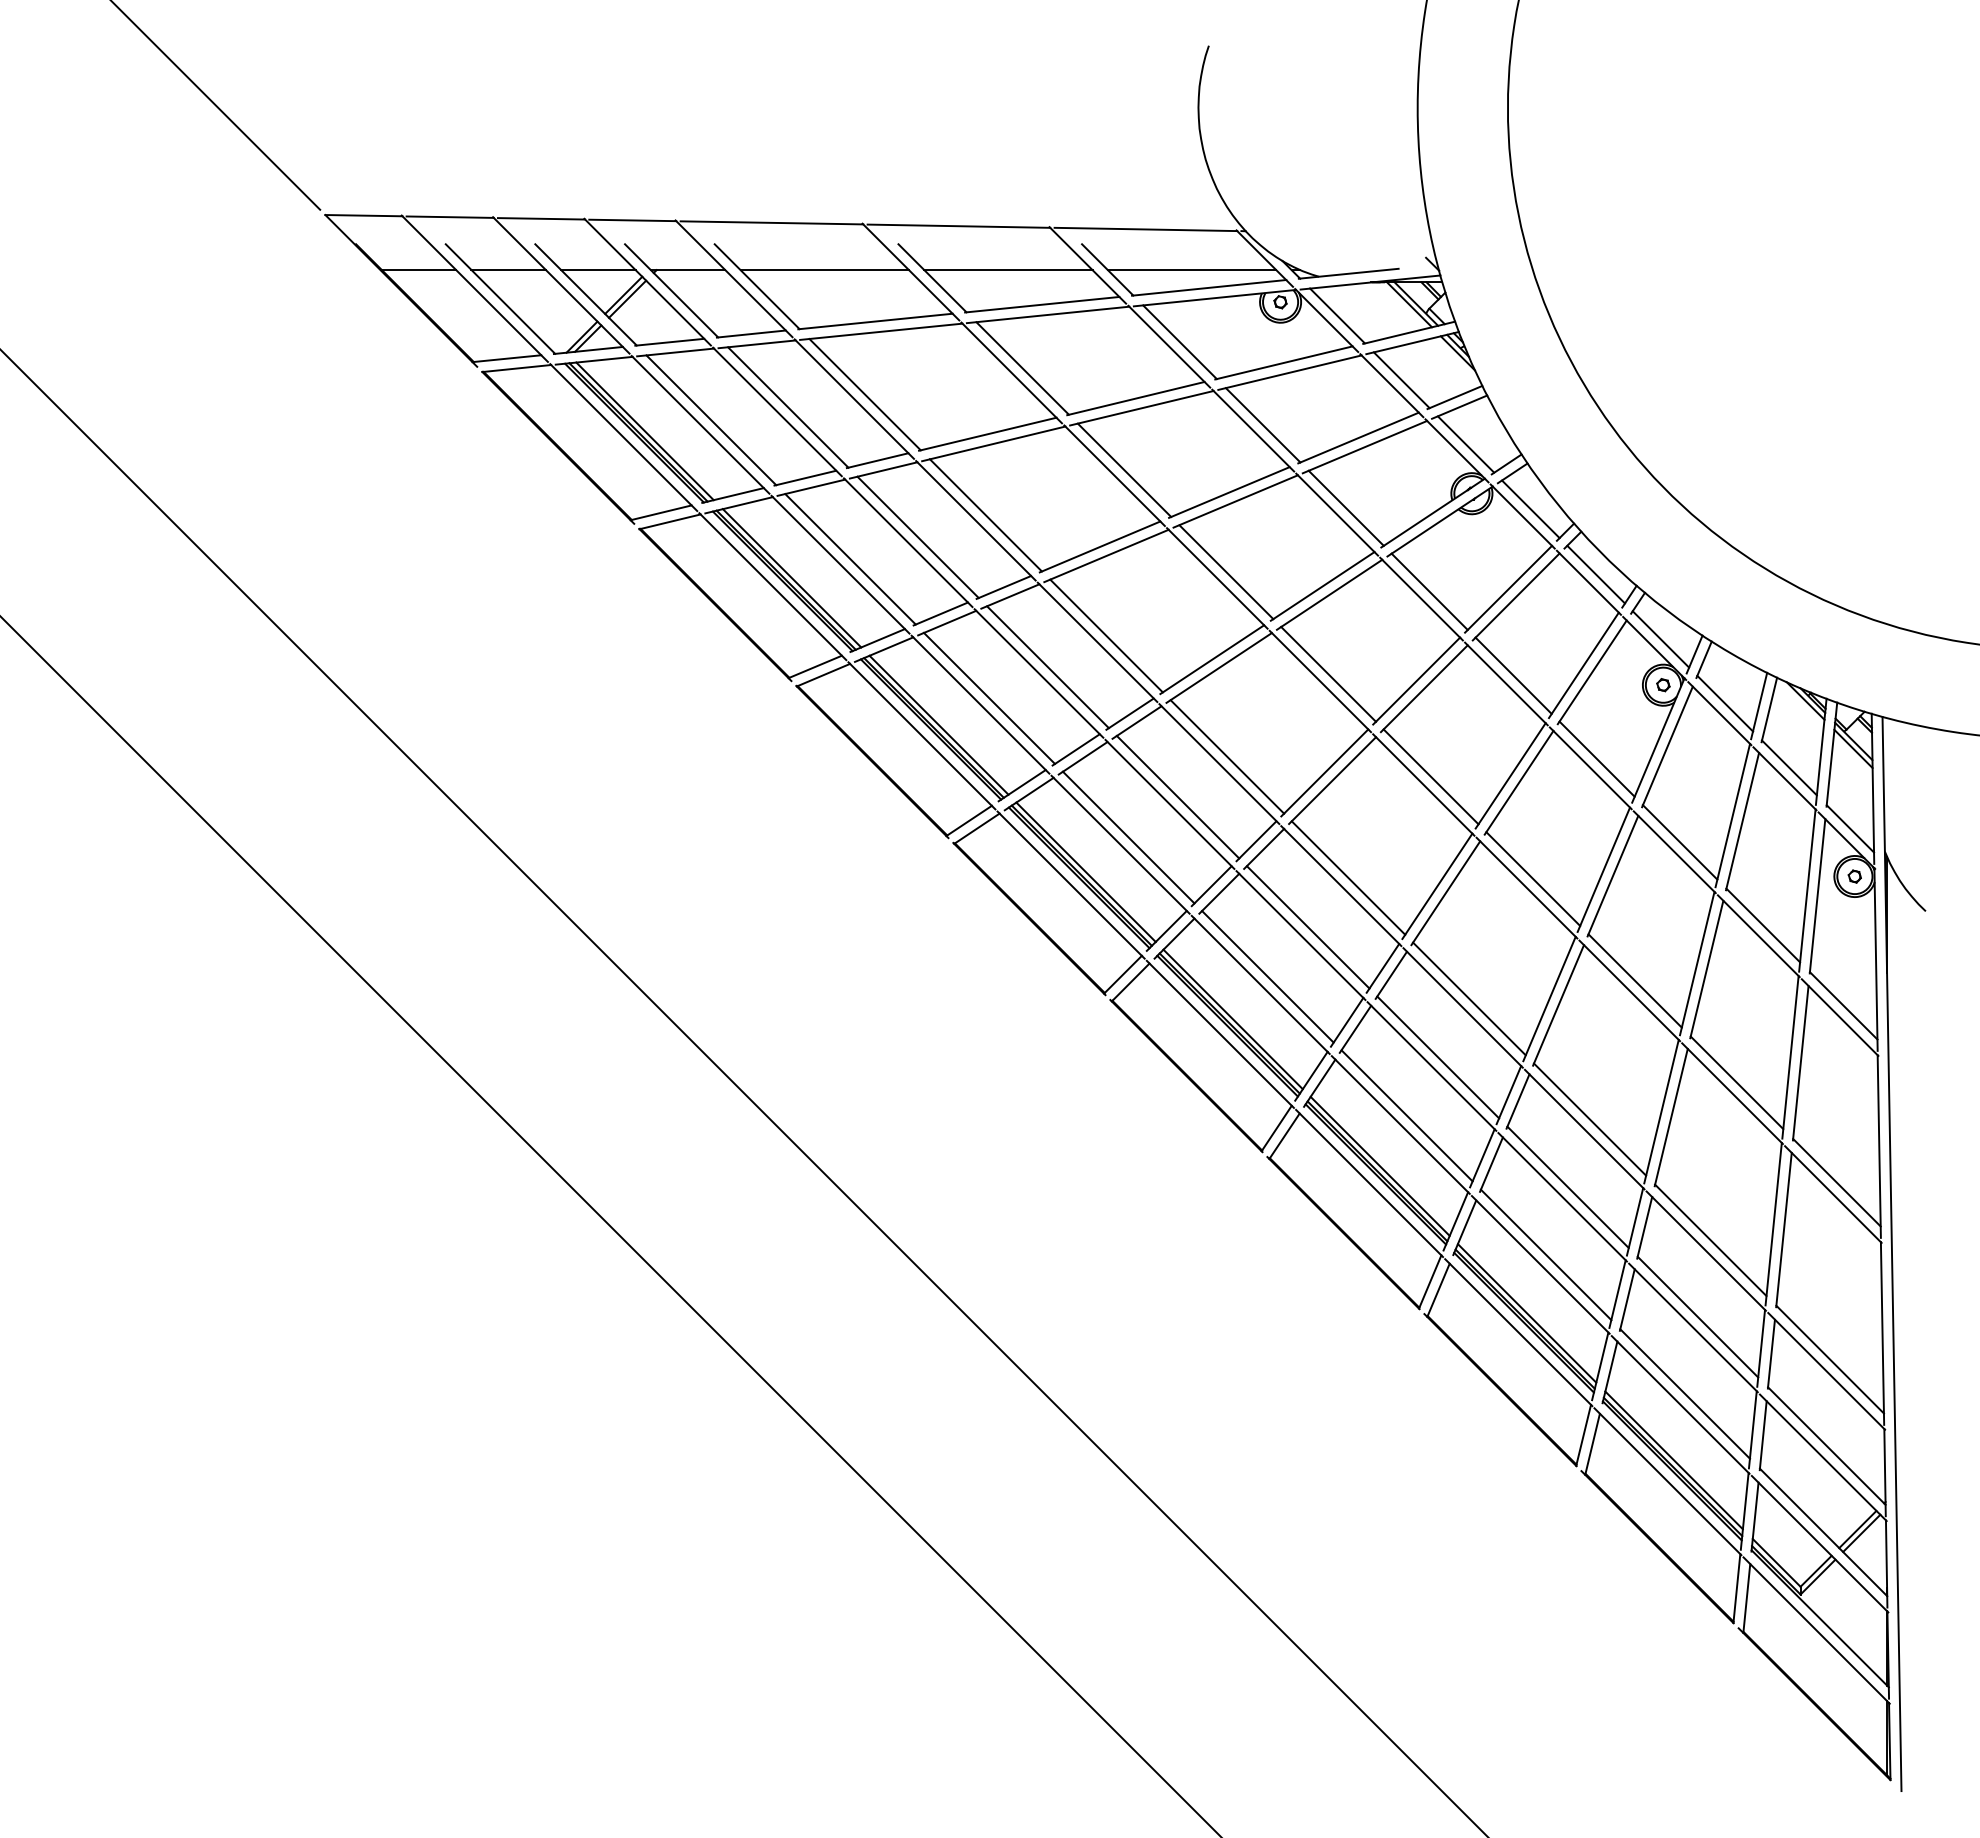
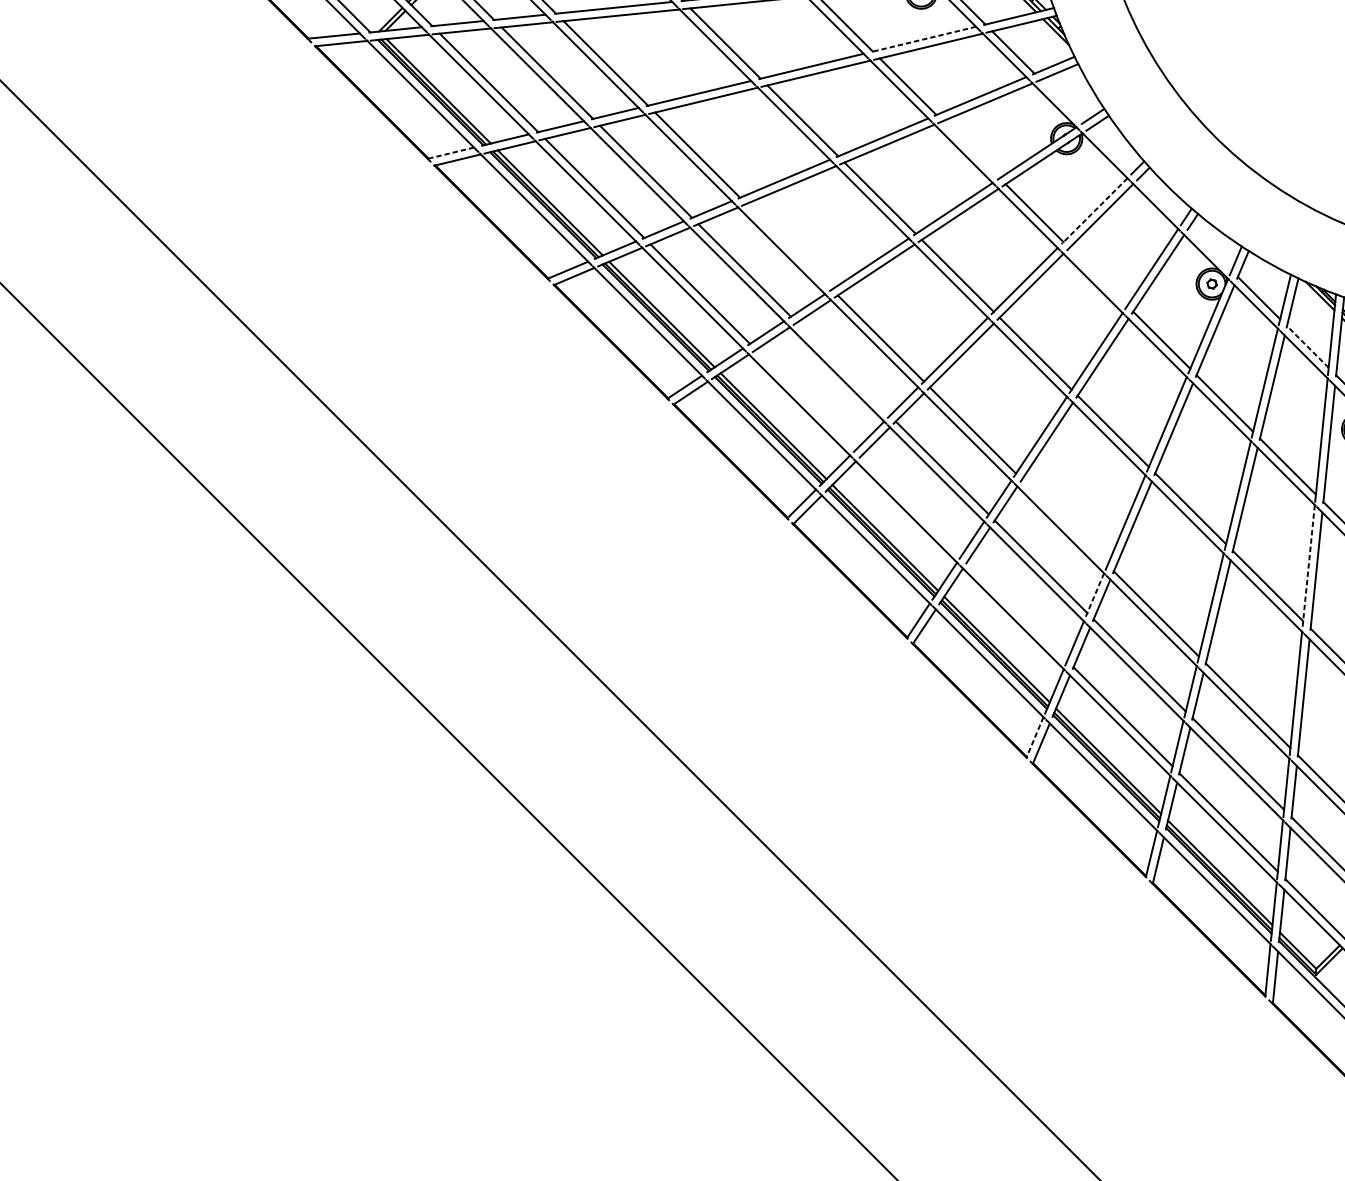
line: (1283, 362) -> (923, 39), solid -> dashed
line: (1465, 444) -> (1061, 101), removed
line: (1345, 507) -> (970, 149), removed
line: (1530, 509) -> (1111, 150), removed
line: (660, 512) -> (450, 152), solid -> dashed
line: (1595, 574) -> (1160, 200), removed
line: (1508, 589) -> (1094, 211), solid -> dashed
line: (1106, 635) -> (789, 246), removed
line: (1660, 639) -> (1209, 249), removed
line: (1513, 675) -> (1098, 276), removed
line: (1789, 767) -> (1307, 346), solid -> dashed
line: (1177, 796) -> (843, 368), removed
line: (1128, 837) -> (805, 399), removed
line: (1267, 976) -> (911, 505), removed
line: (1469, 998) -> (1064, 522), removed
line: (1790, 1057) -> (1308, 566), solid -> dashed
line: (1508, 1095) -> (1094, 595), solid -> dashed
line: (1406, 1115) -> (1017, 610), removed
line: (1430, 1282) -> (1035, 737), solid -> dashed

